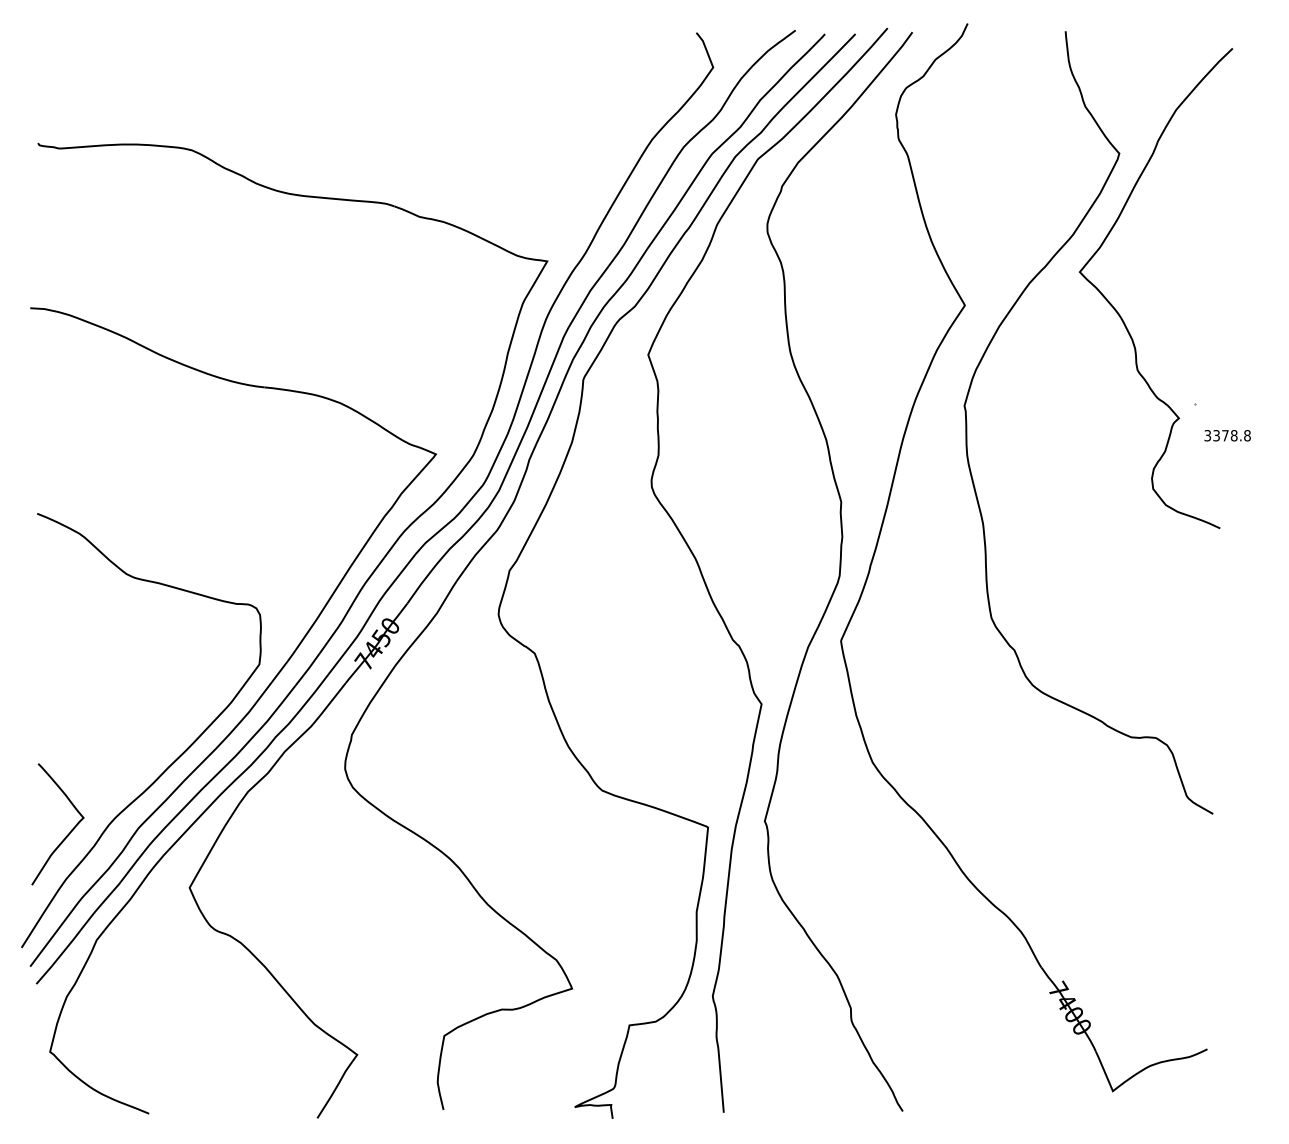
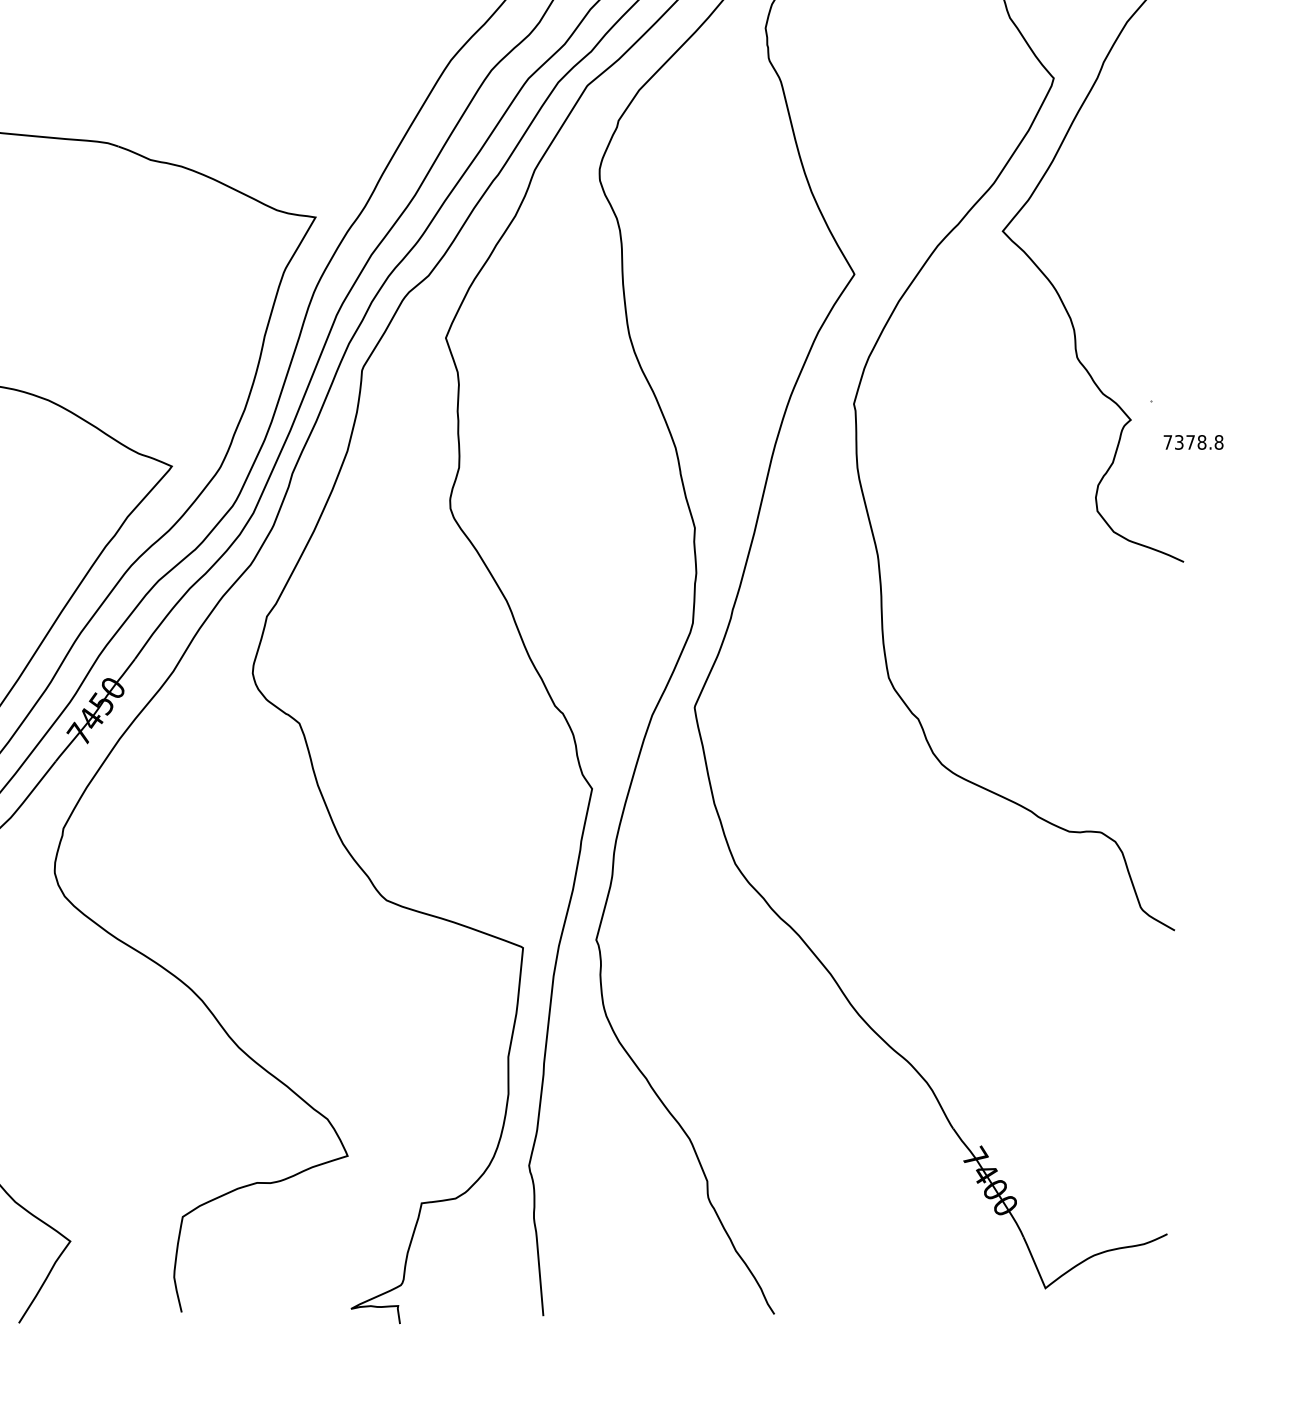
text: (1207, 435) -> (1167, 442), 3378.8 -> 7378.8

